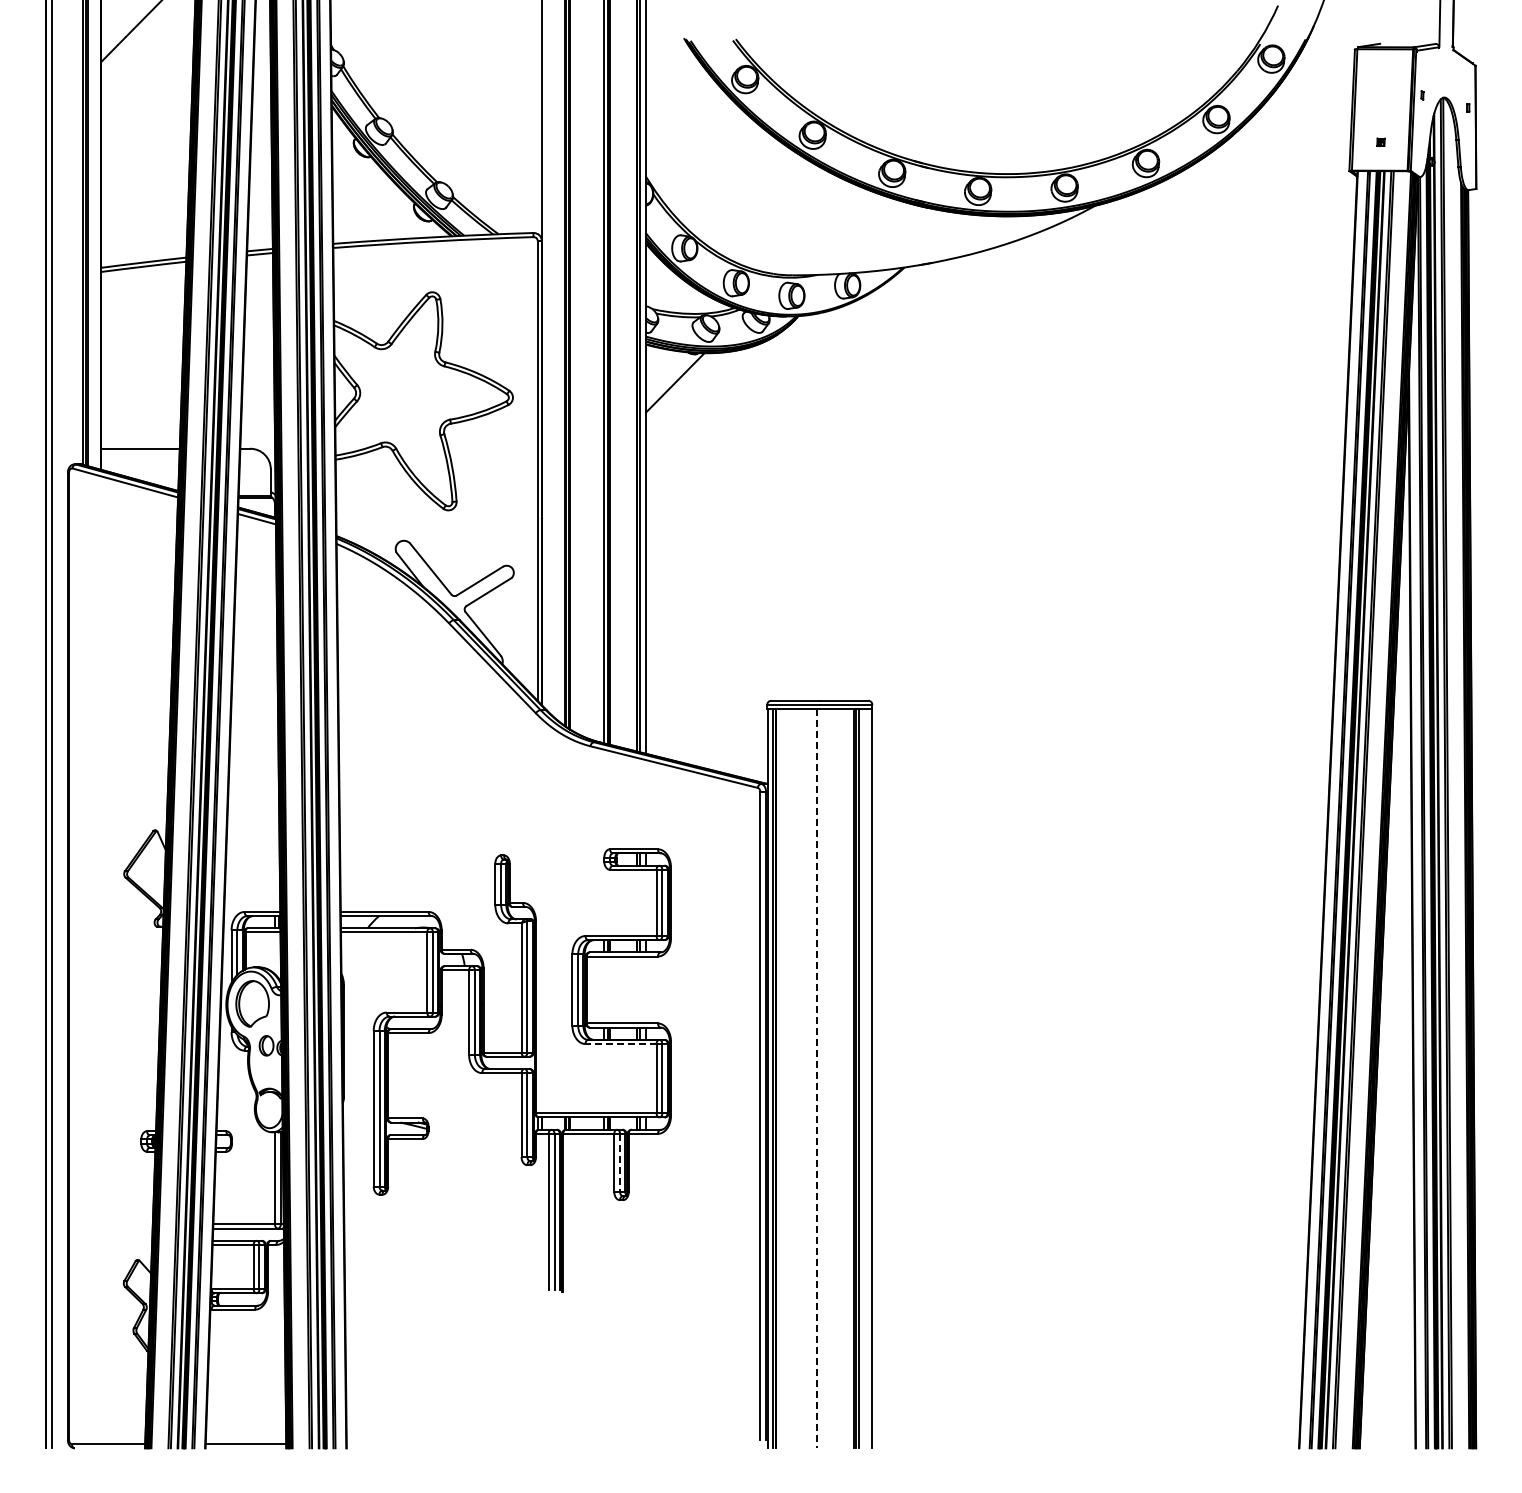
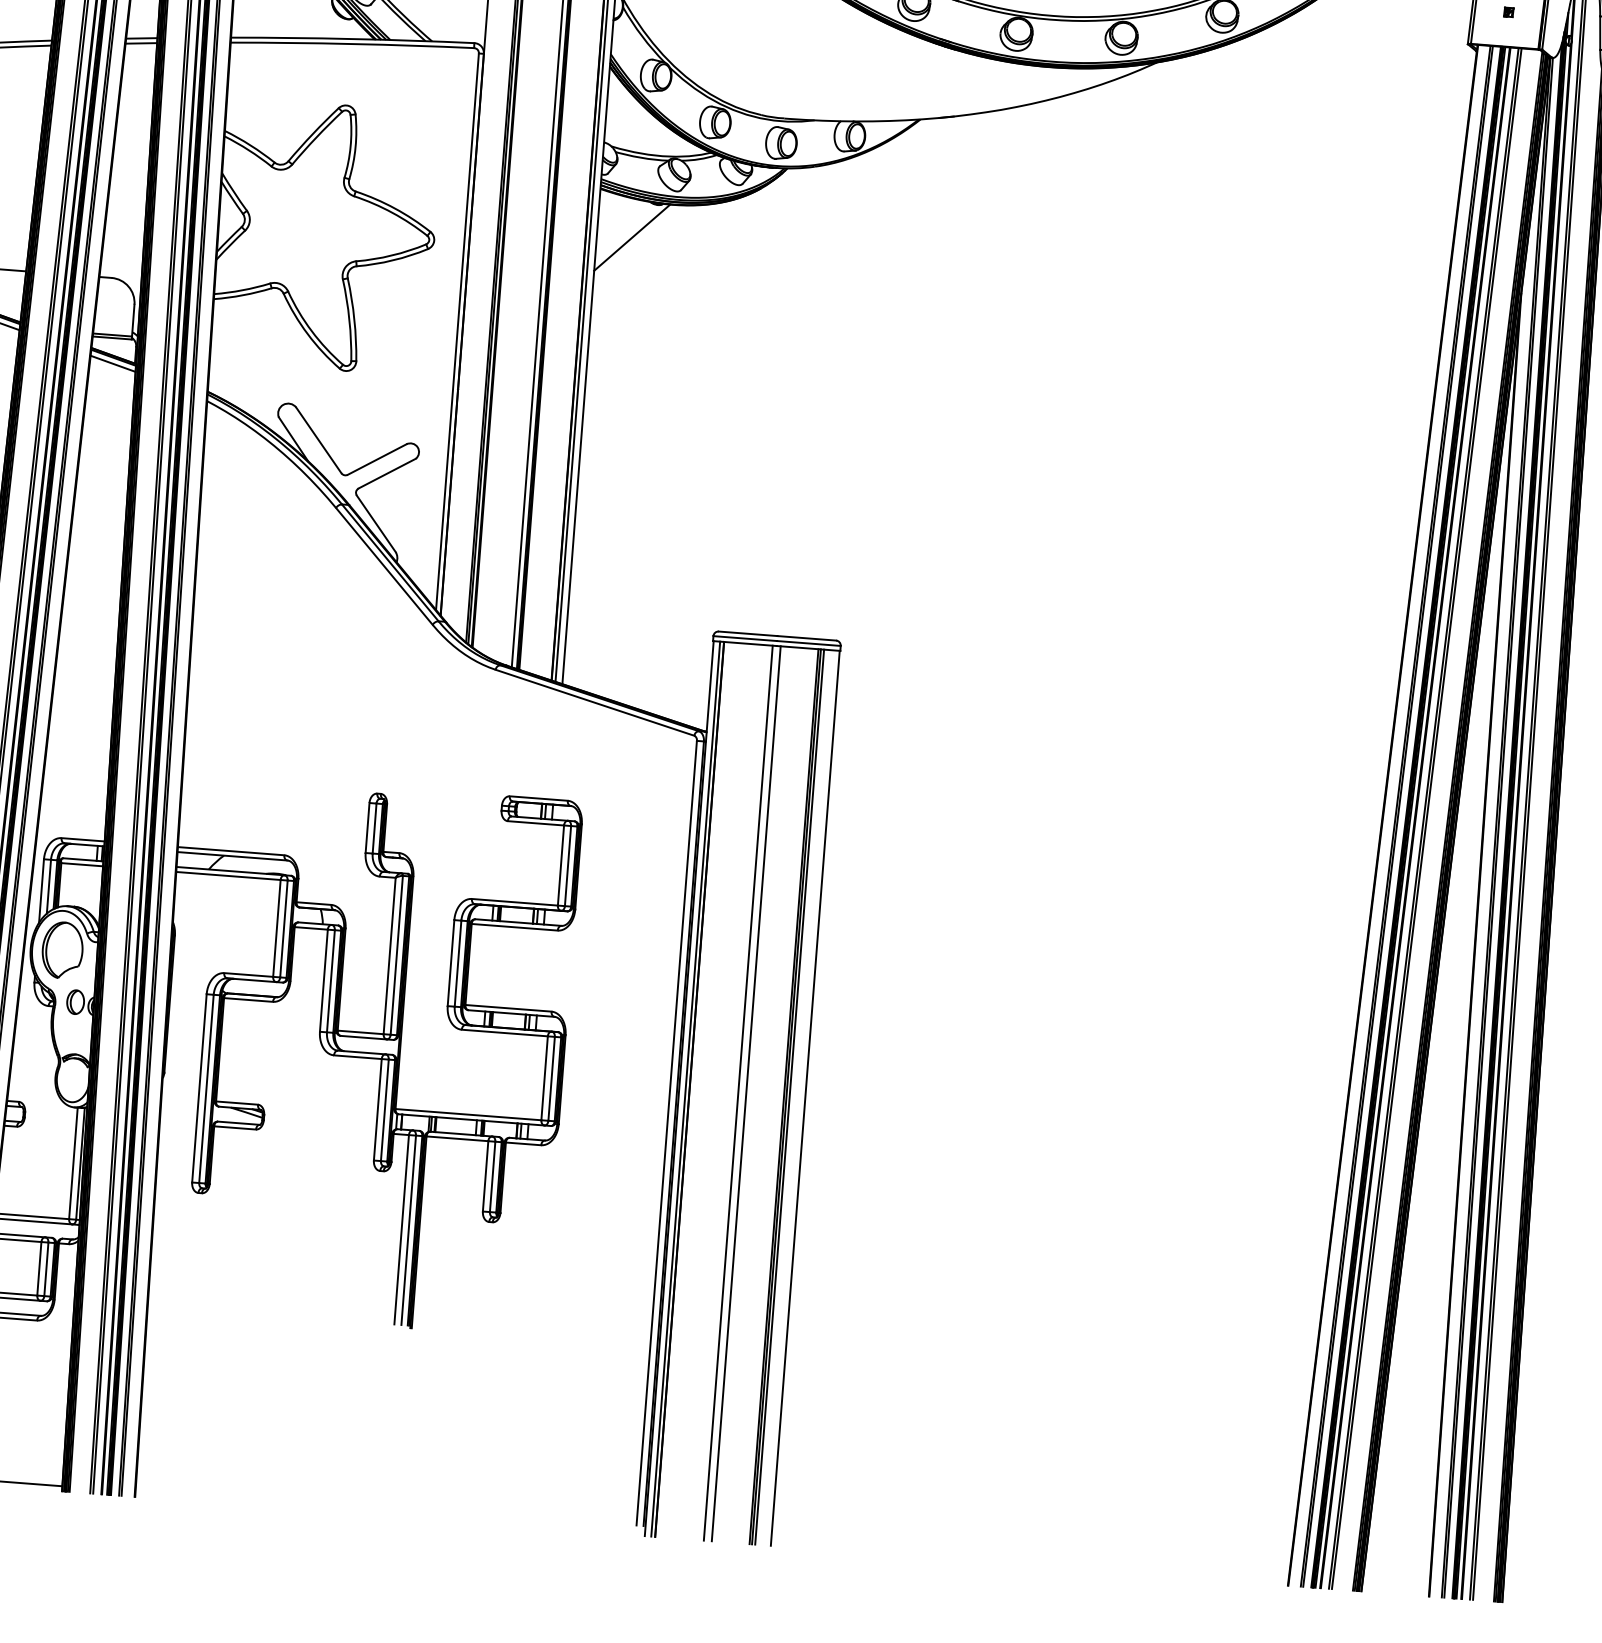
line: (621, 1044) -> (505, 1033), dashed -> solid
line: (816, 1078) -> (738, 1092), dashed -> solid
line: (823, 1078) -> (746, 1093), added
line: (620, 1163) -> (493, 1177), dashed -> solid

